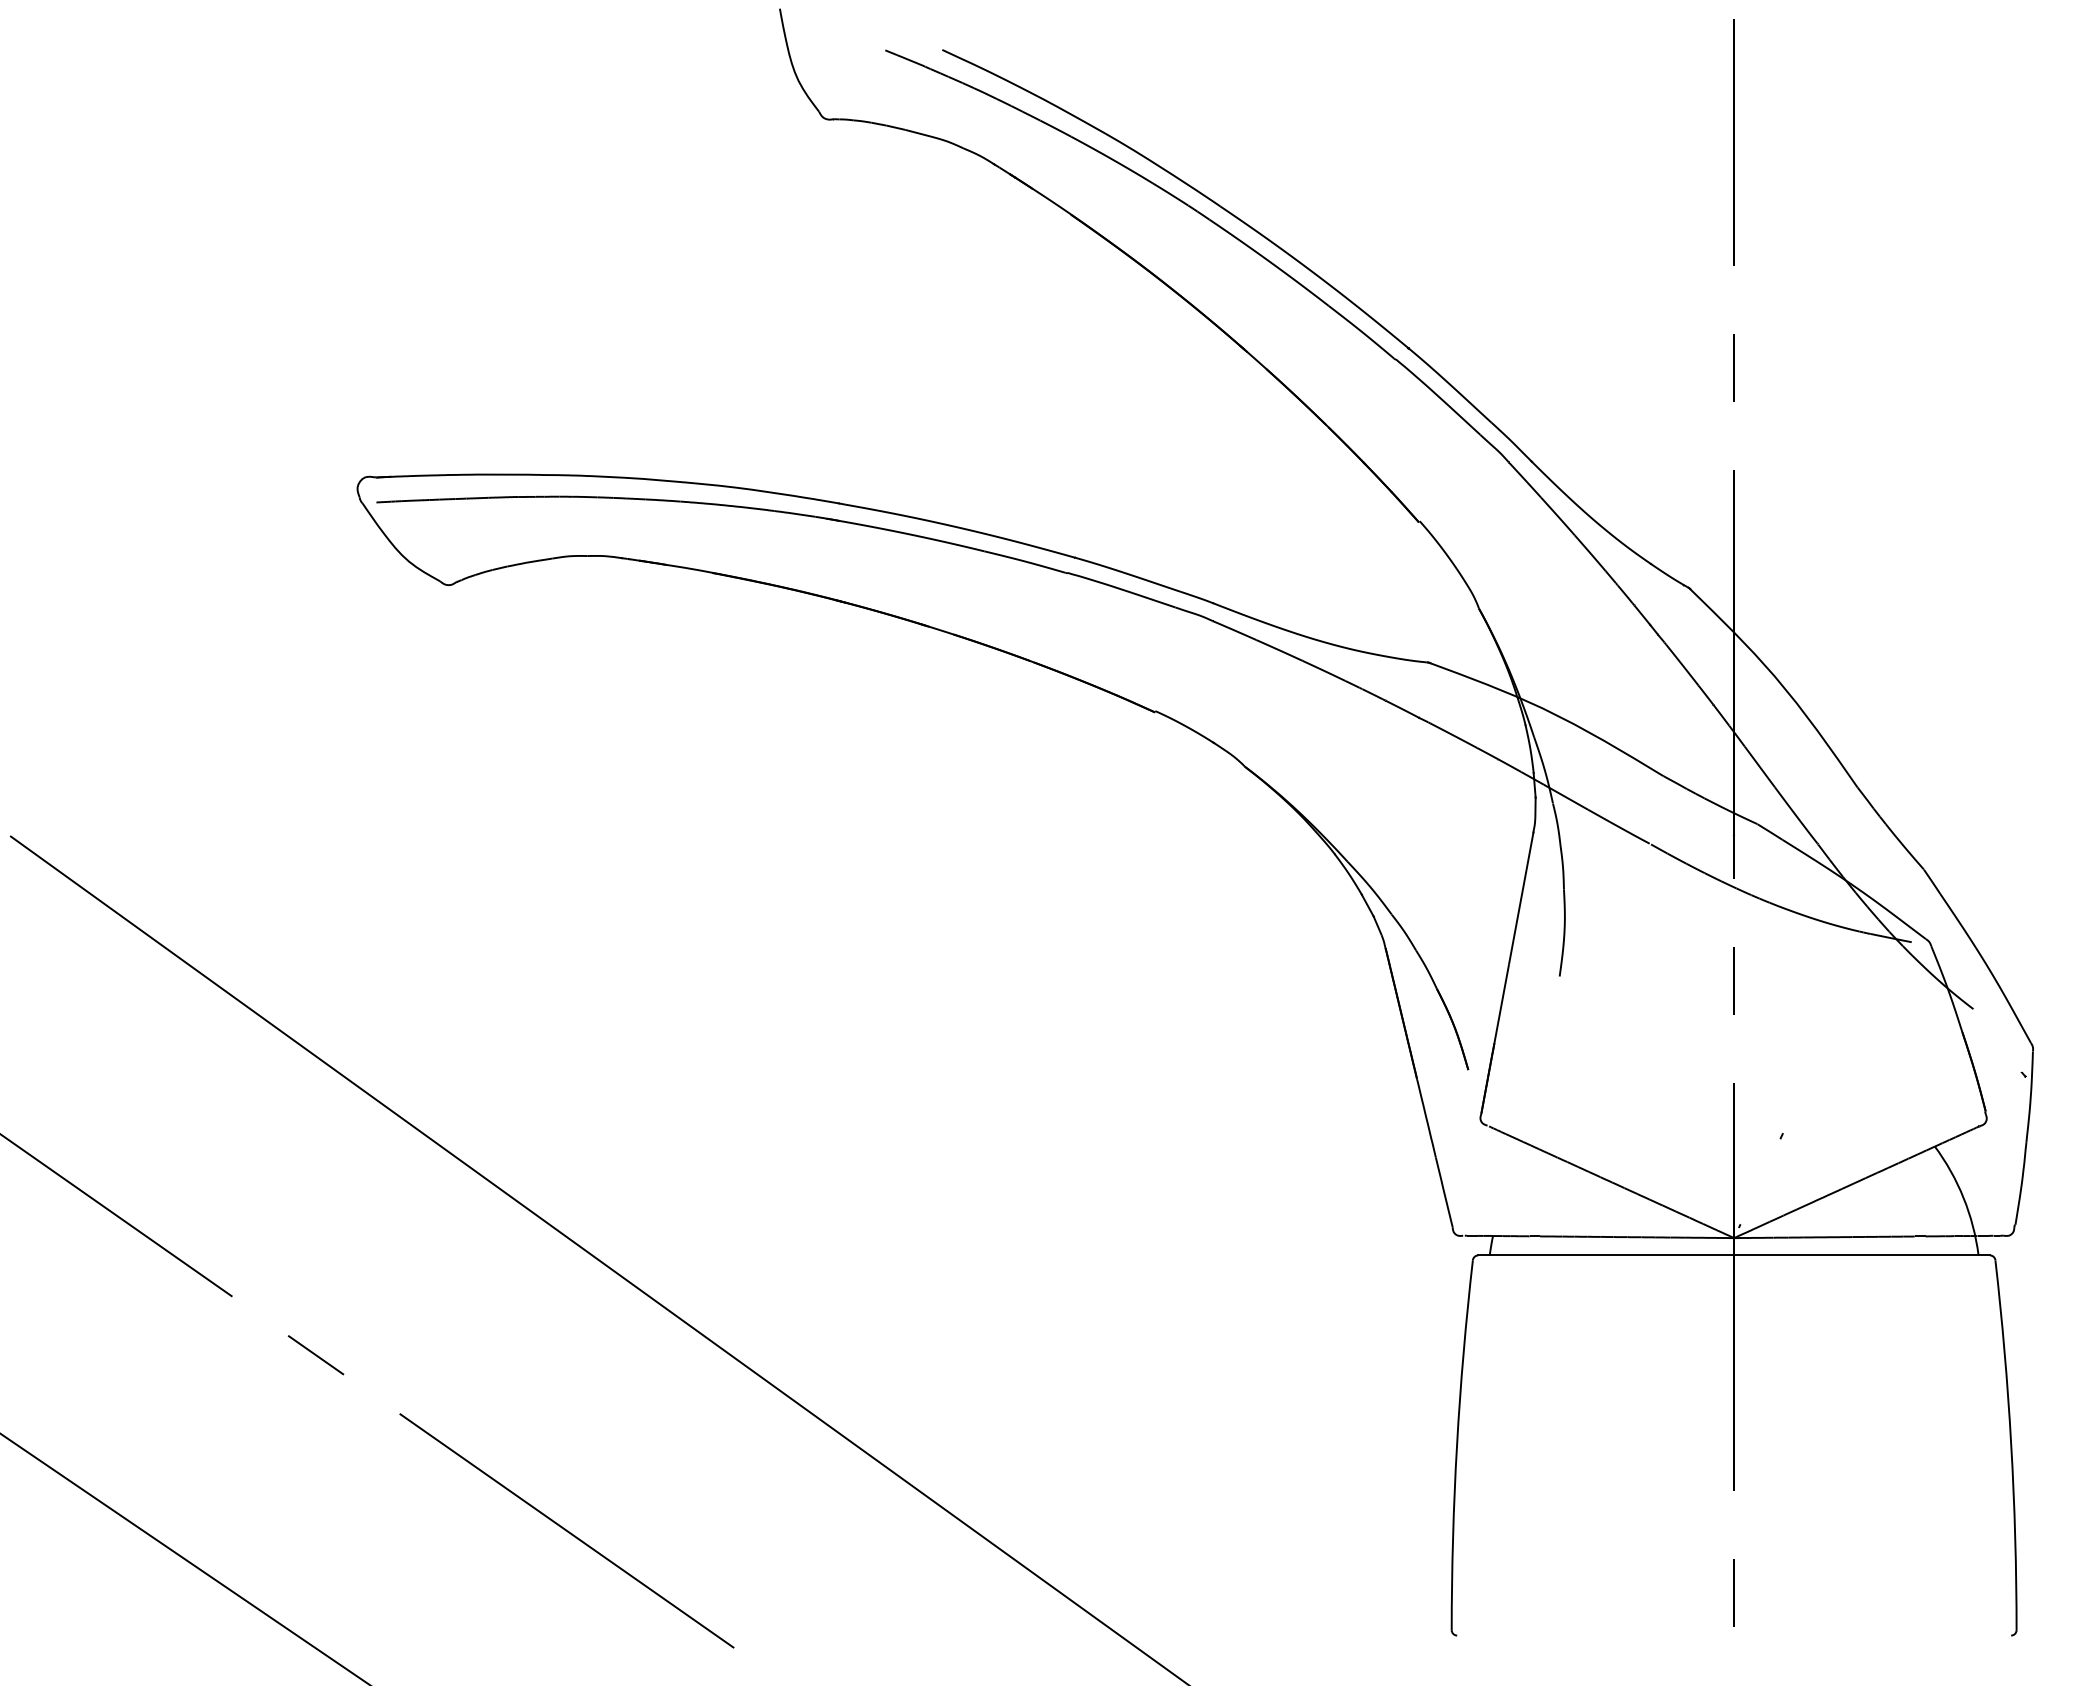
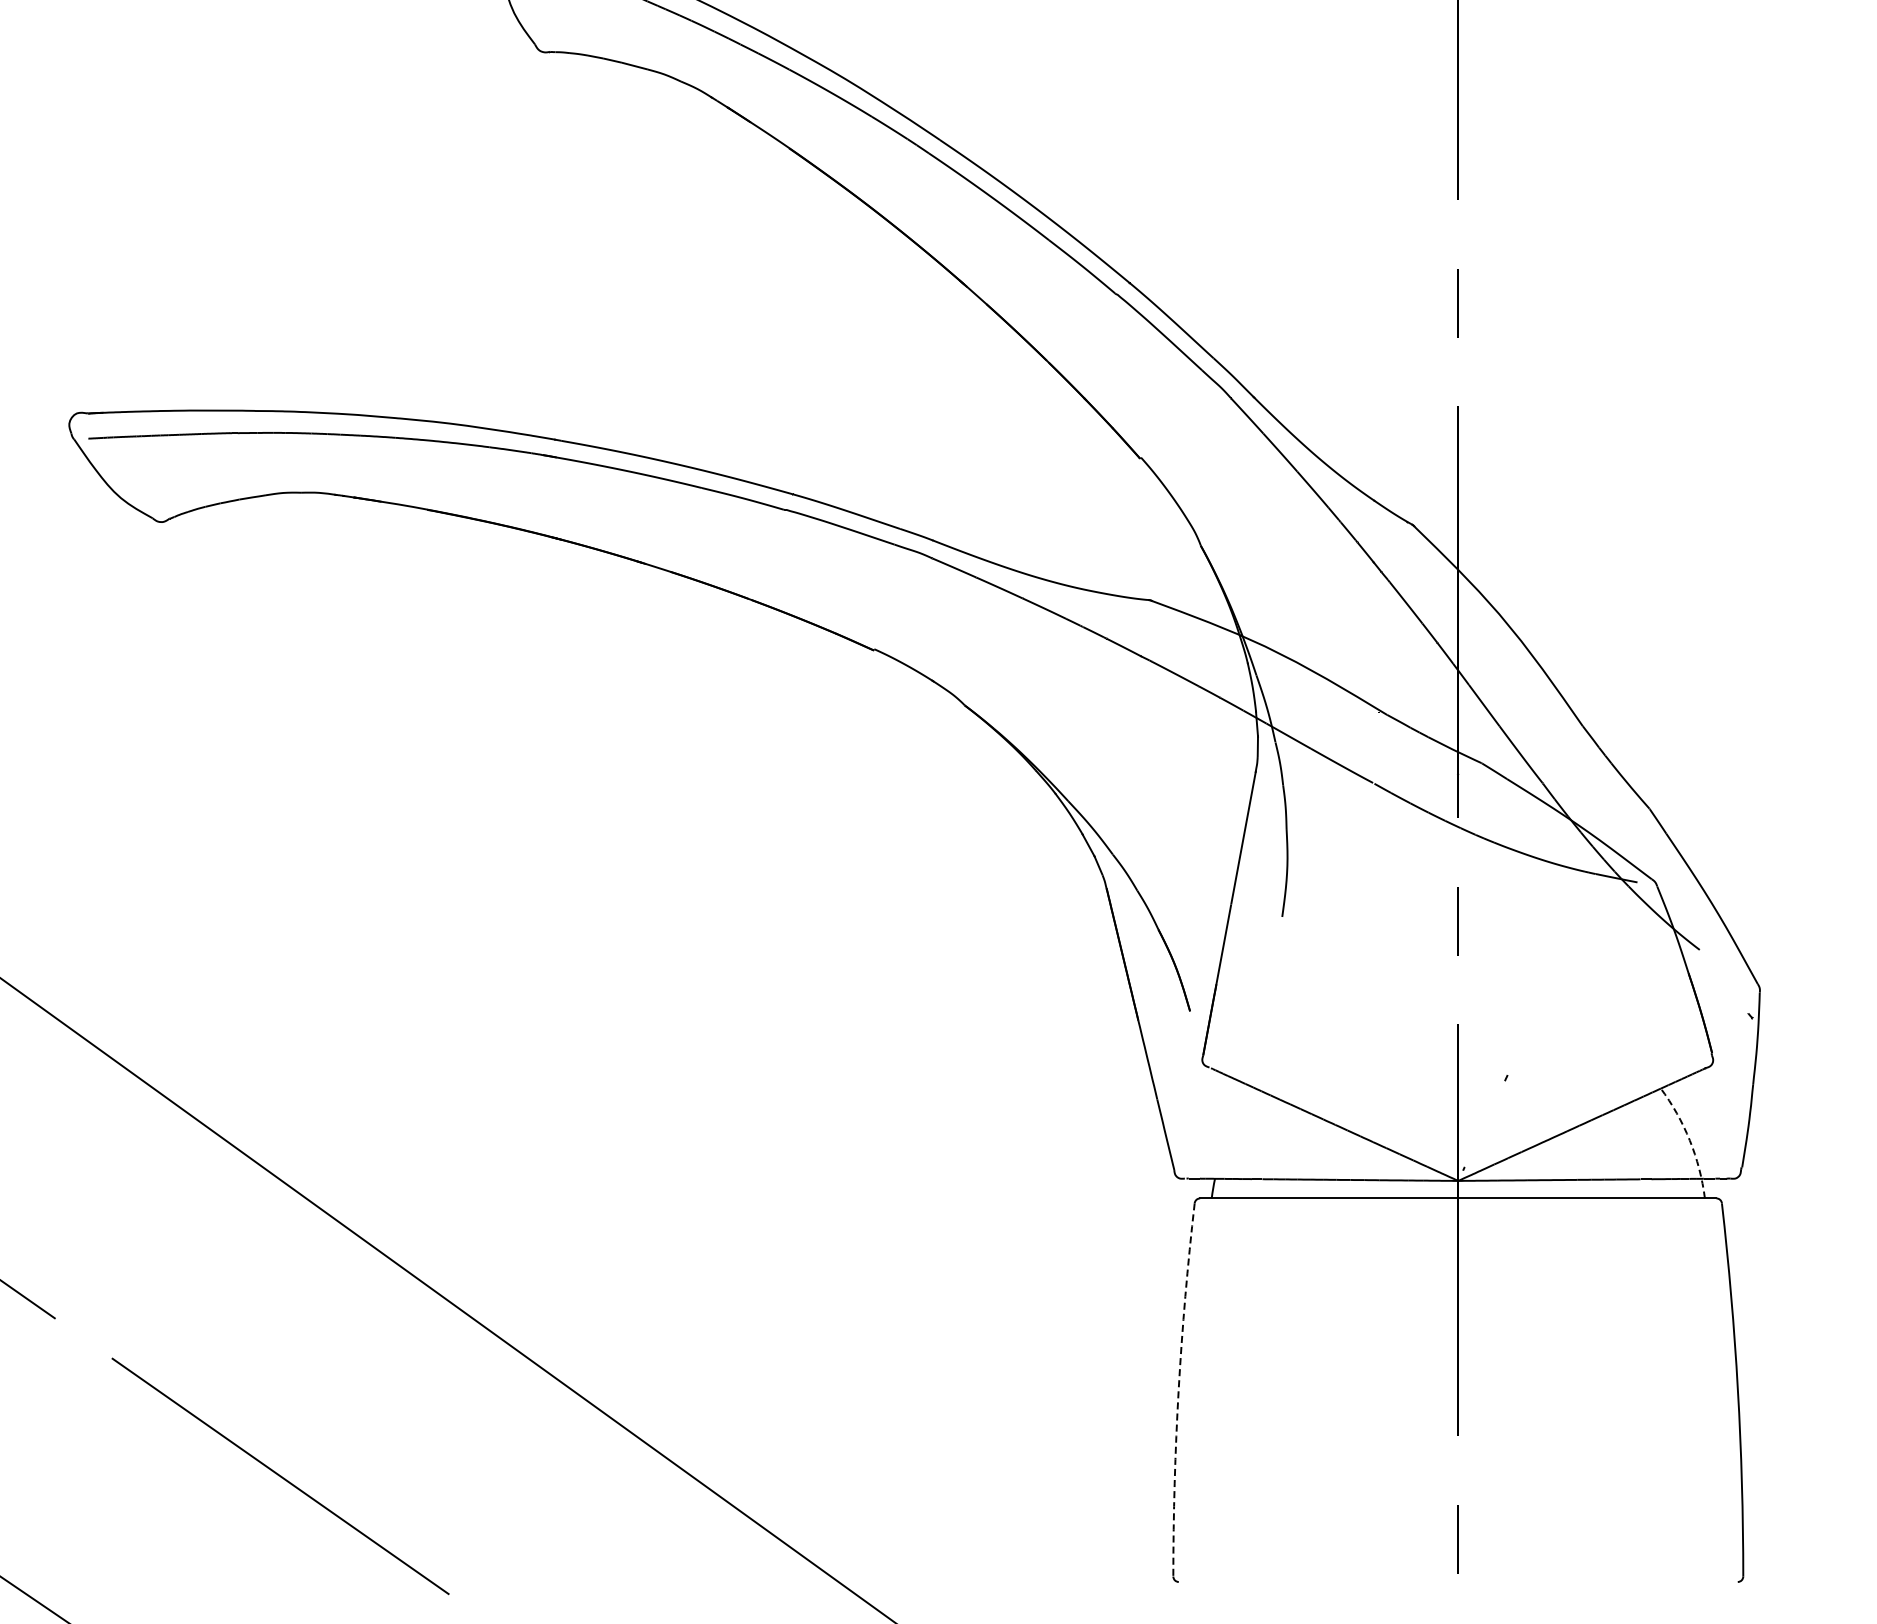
arc: (1963, 1198) -> (1689, 1140), solid -> dashed
arc: (1457, 1444) -> (1179, 1389), solid -> dashed

